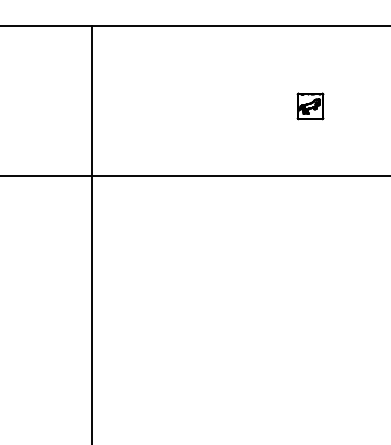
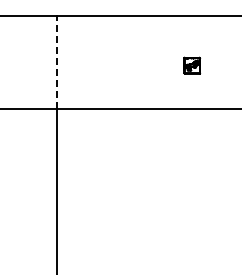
line: (92, 101) -> (57, 62), solid -> dashed

